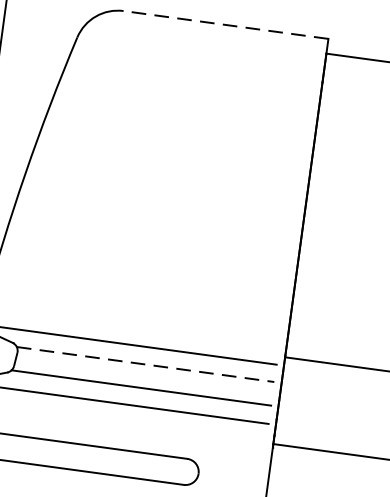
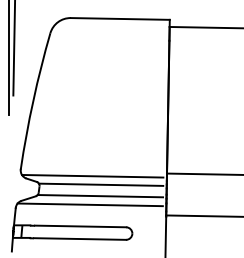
line: (224, 23) -> (119, 18), dashed -> solid
line: (146, 364) -> (101, 184), dashed -> solid

